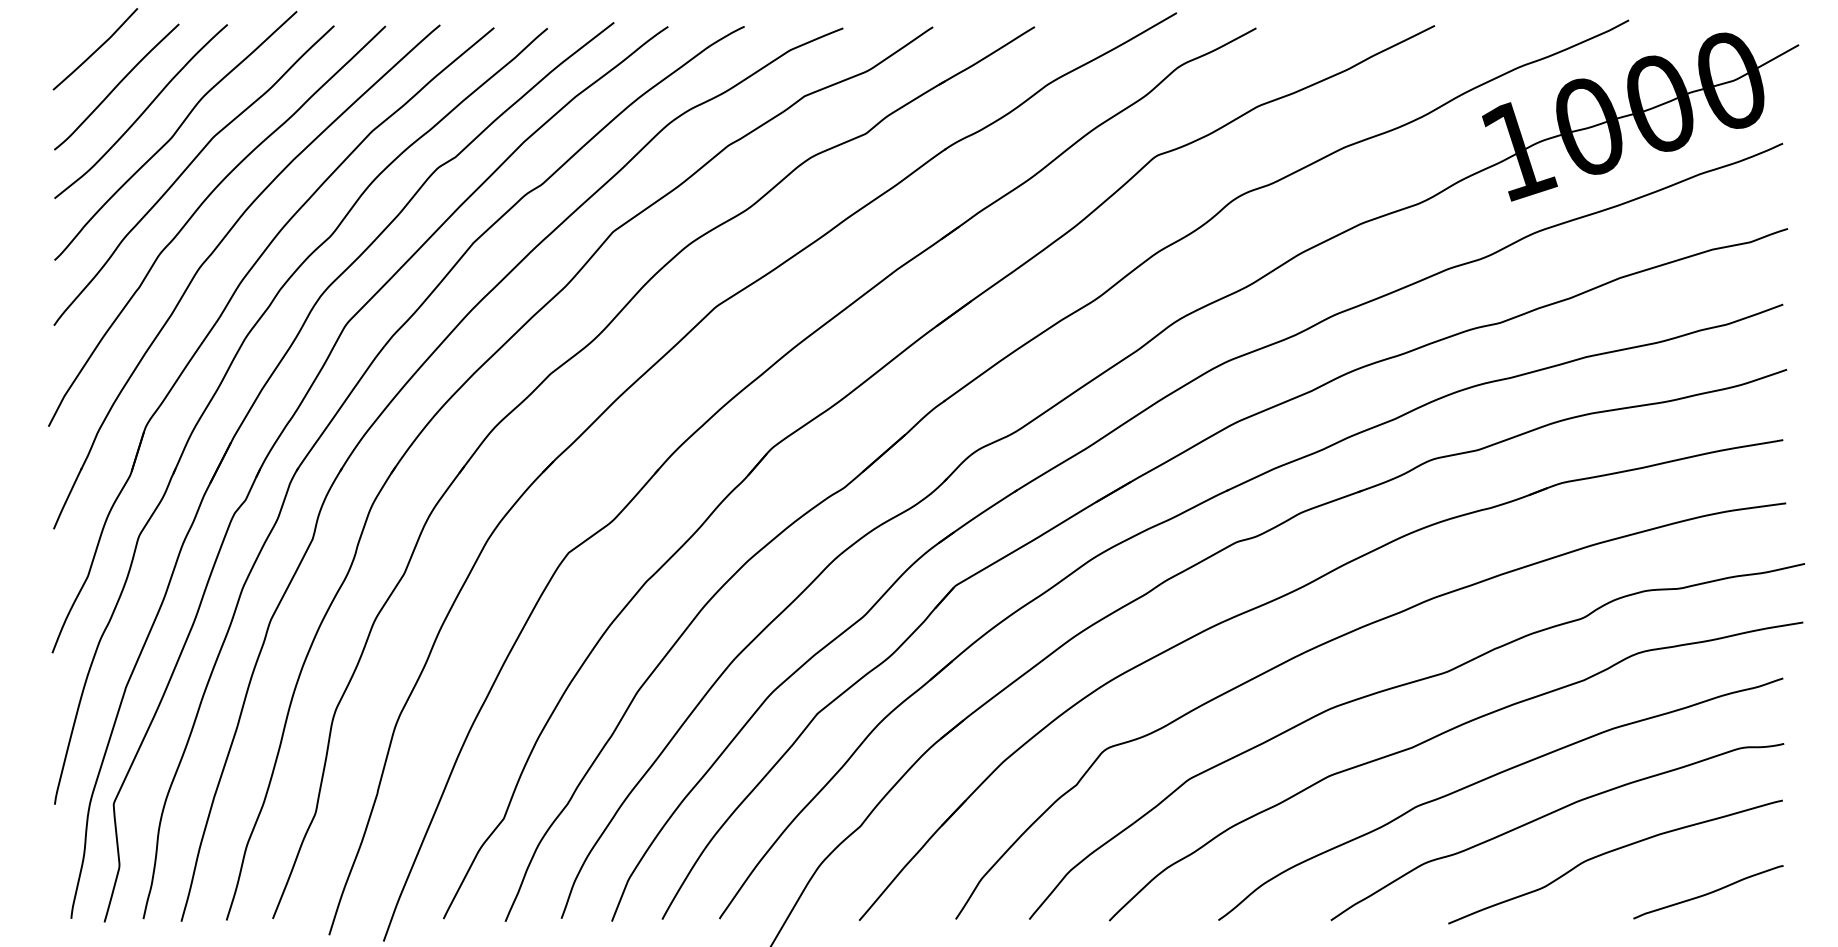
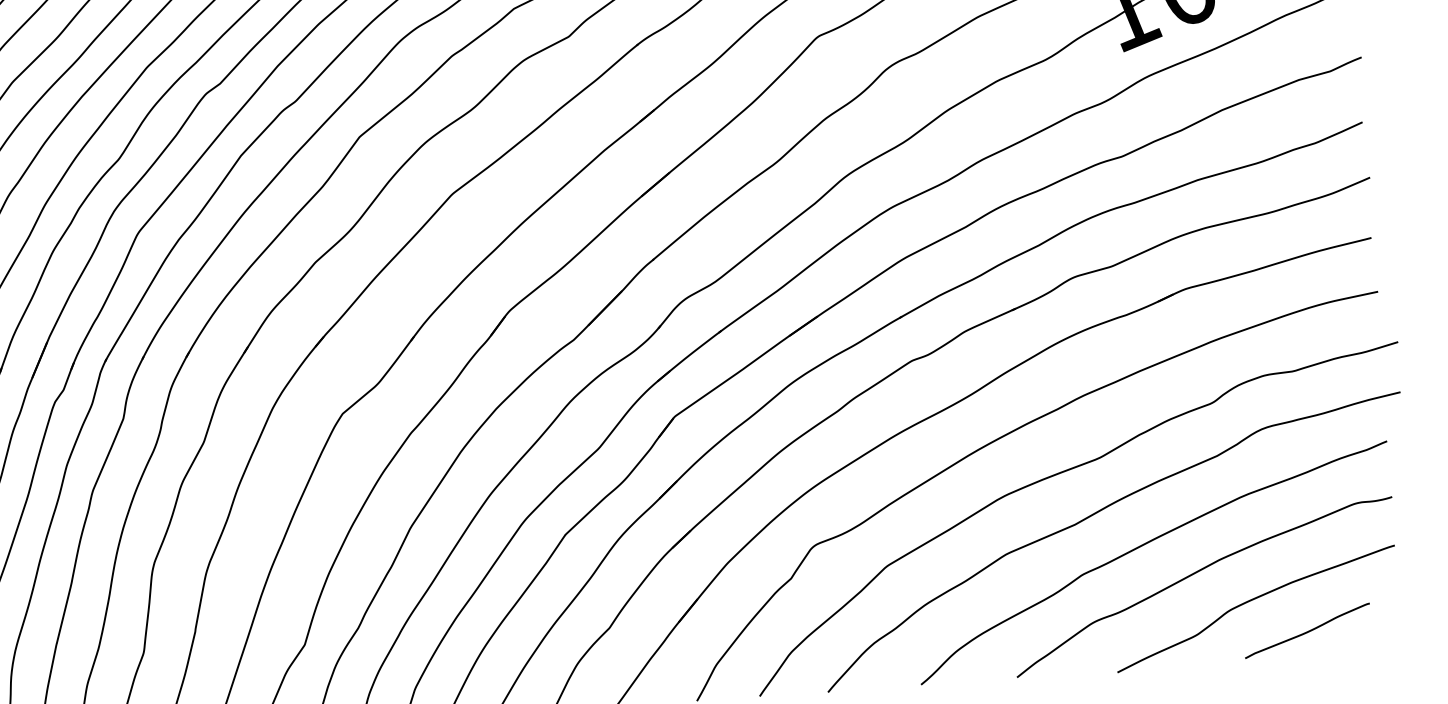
curve: (1708, 892) -> (1307, 631), moved

